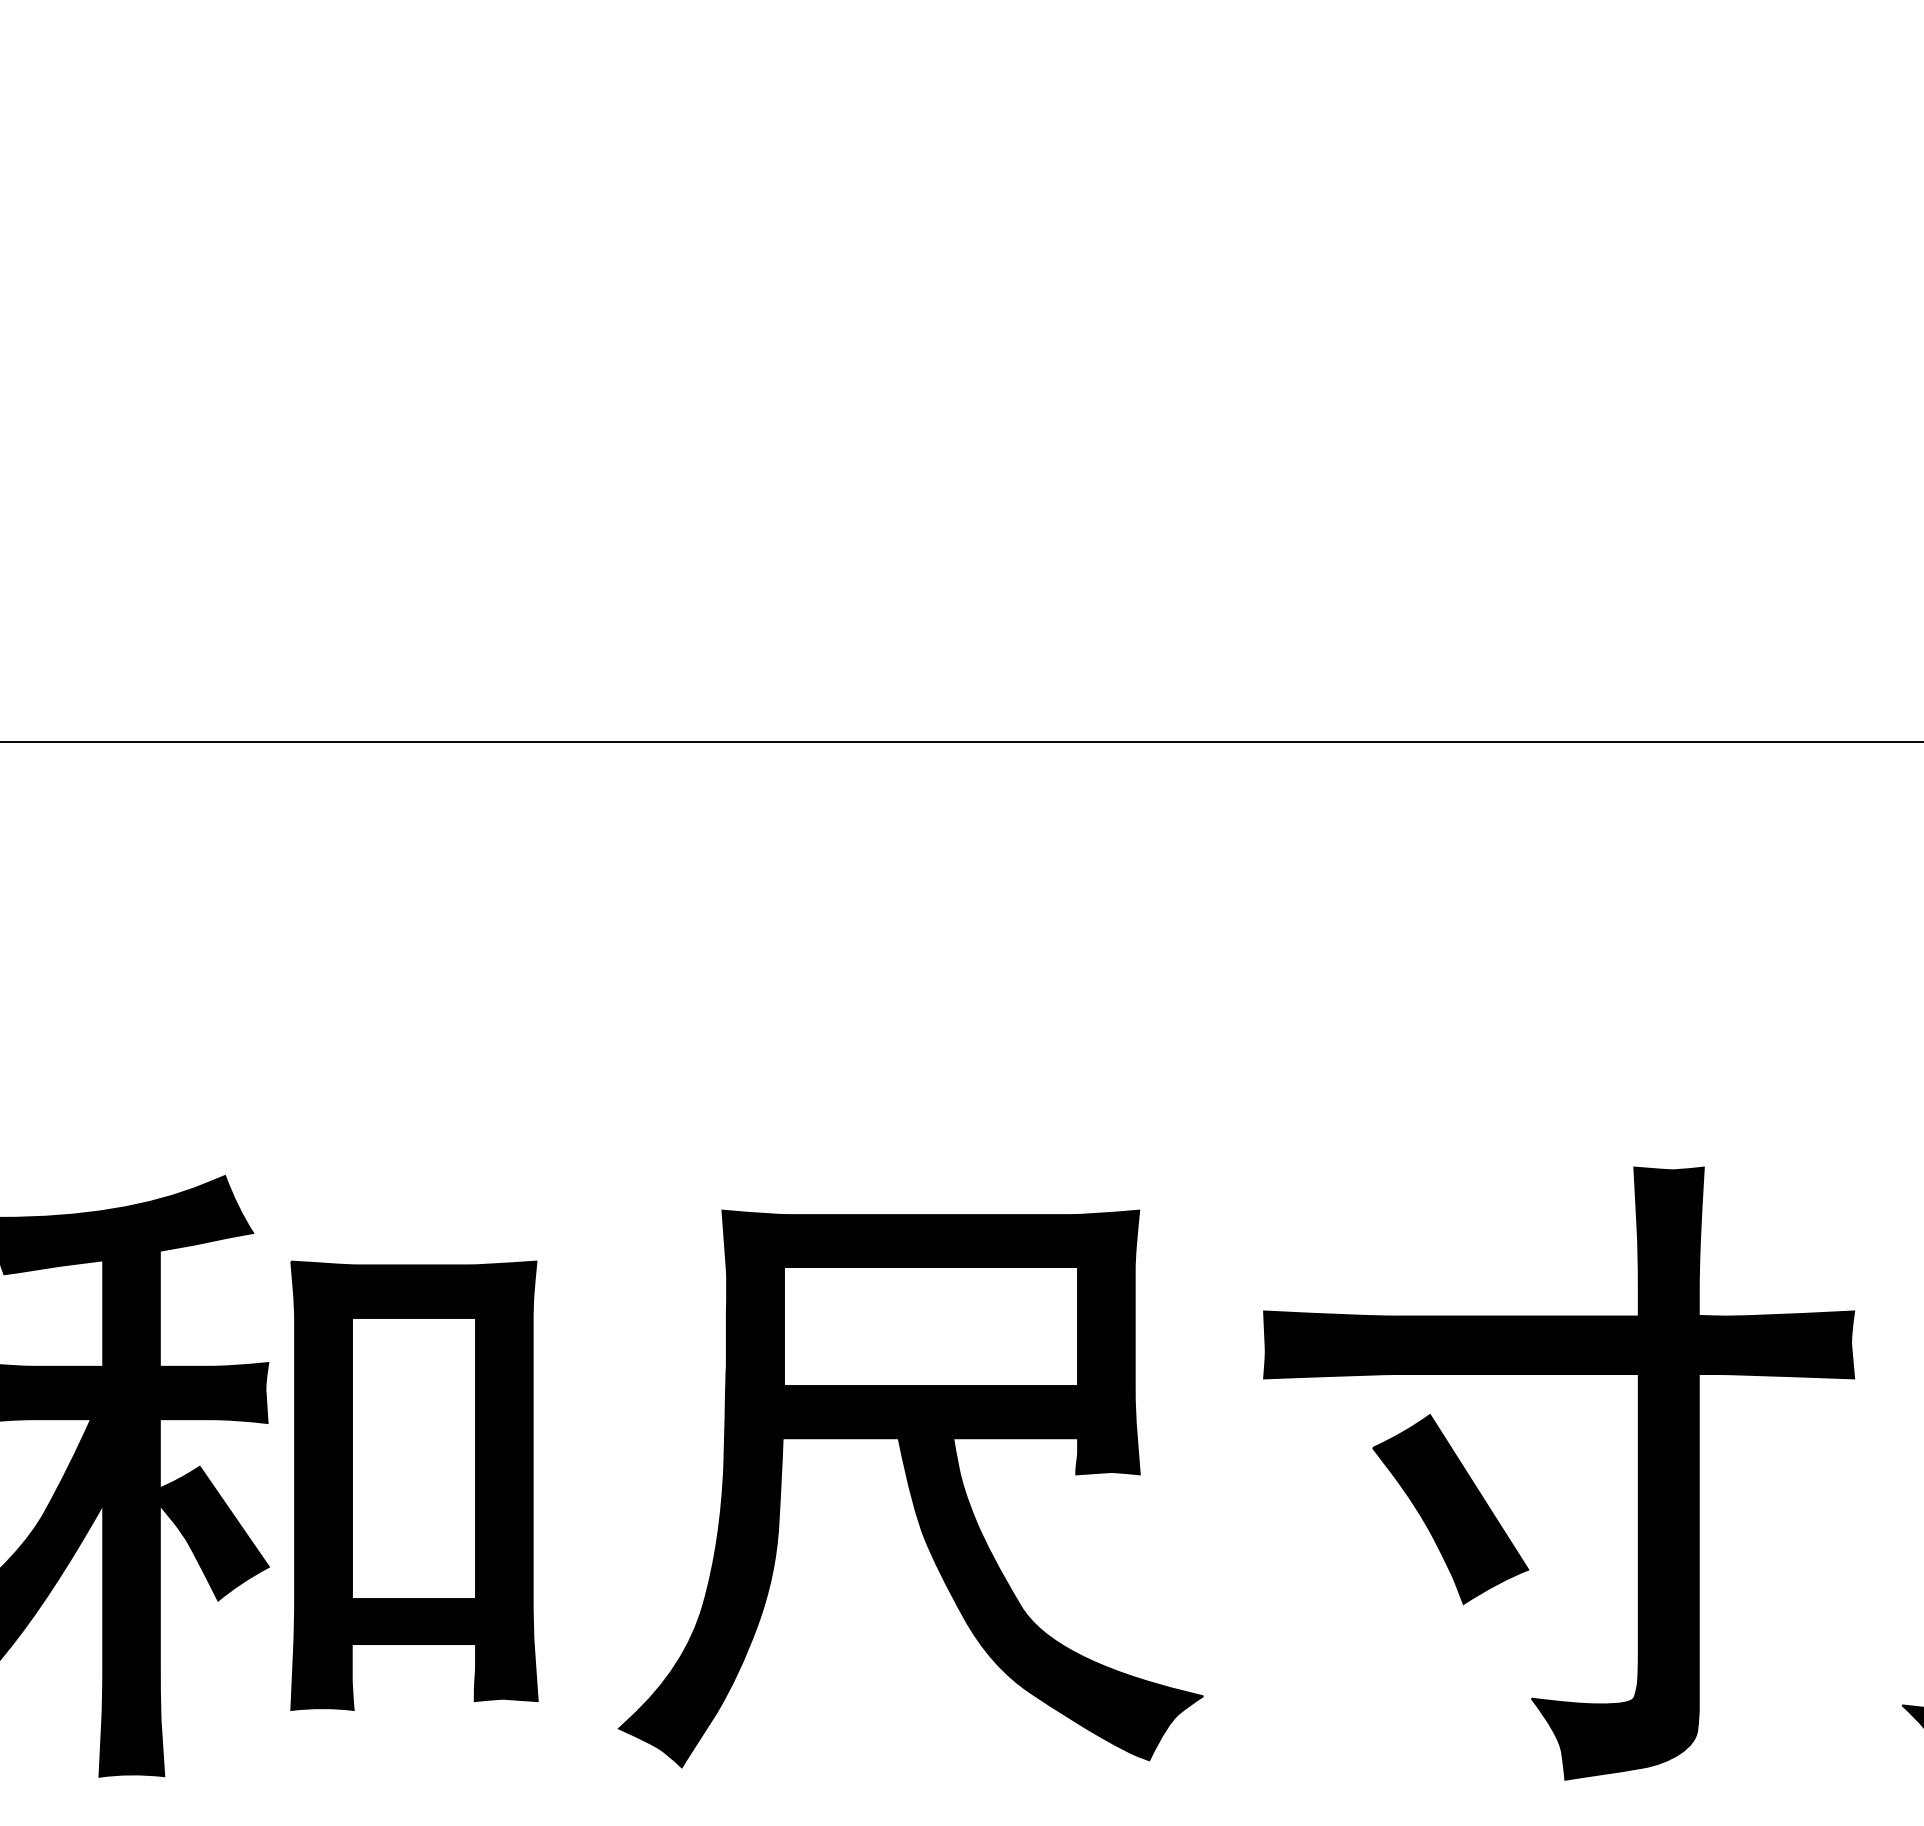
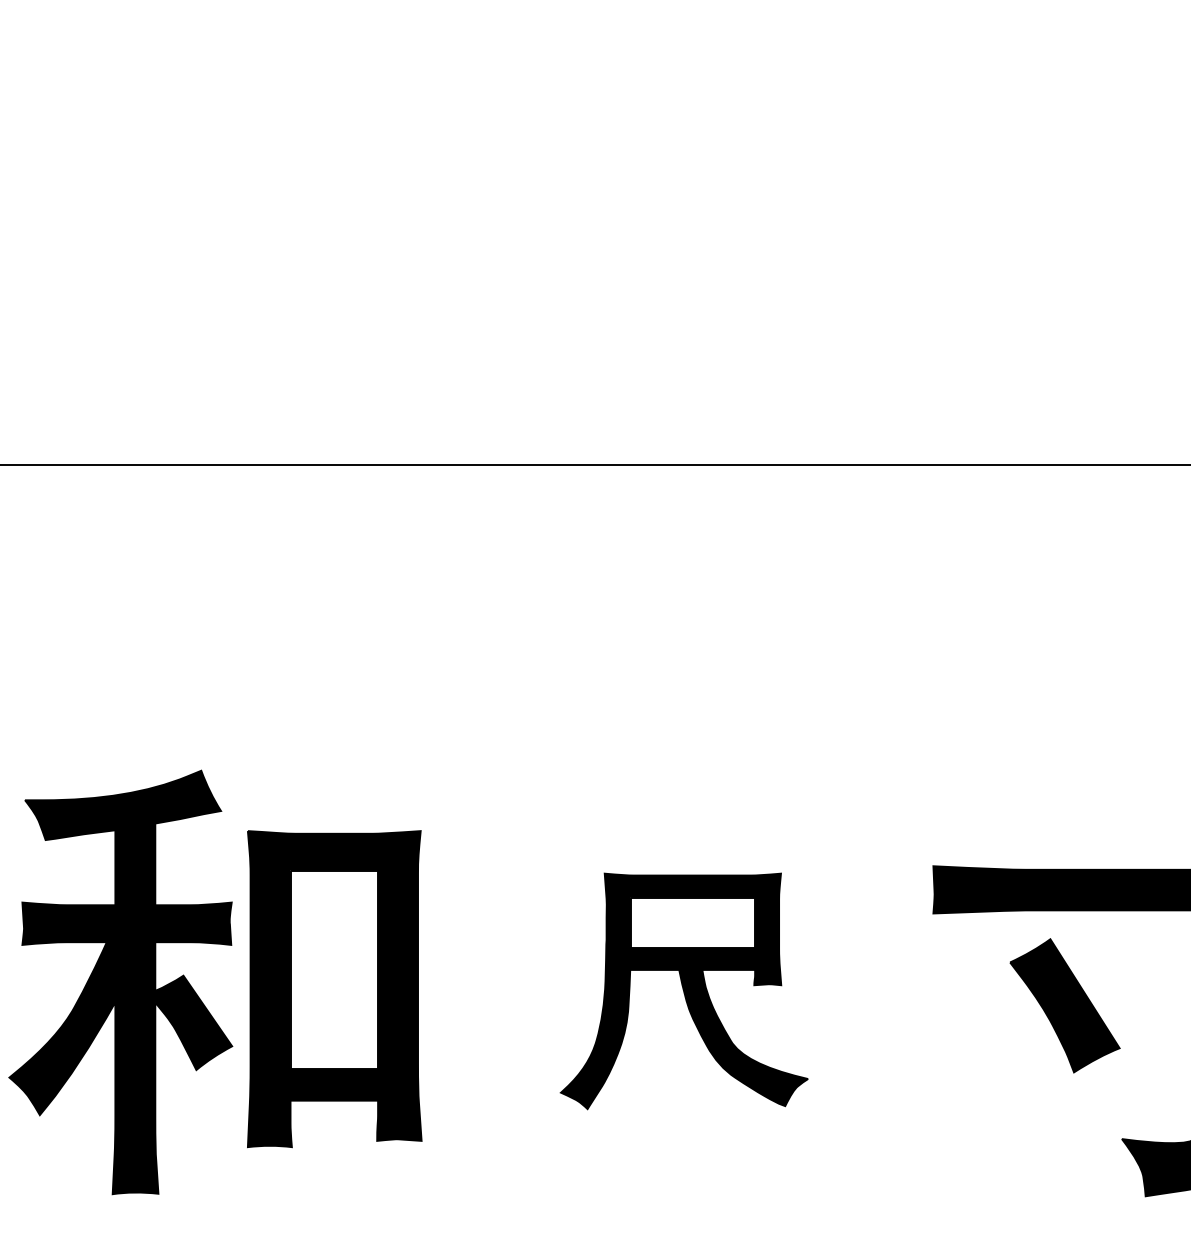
part: (910, 1488) -> (684, 991), size x0.6

